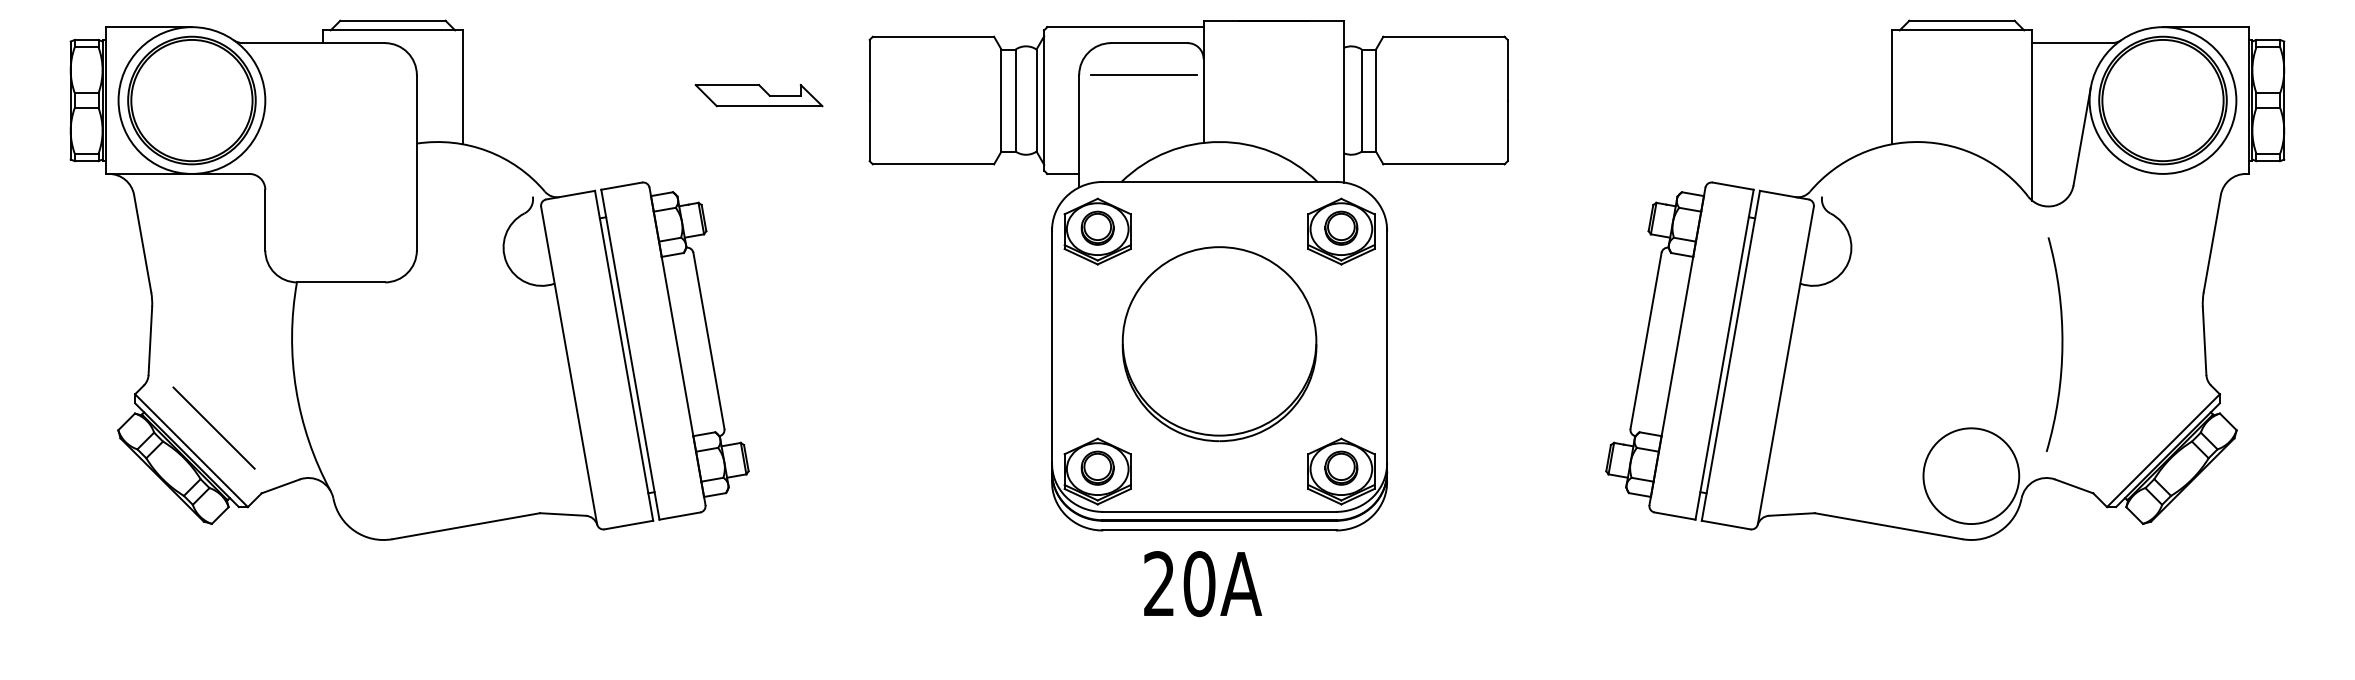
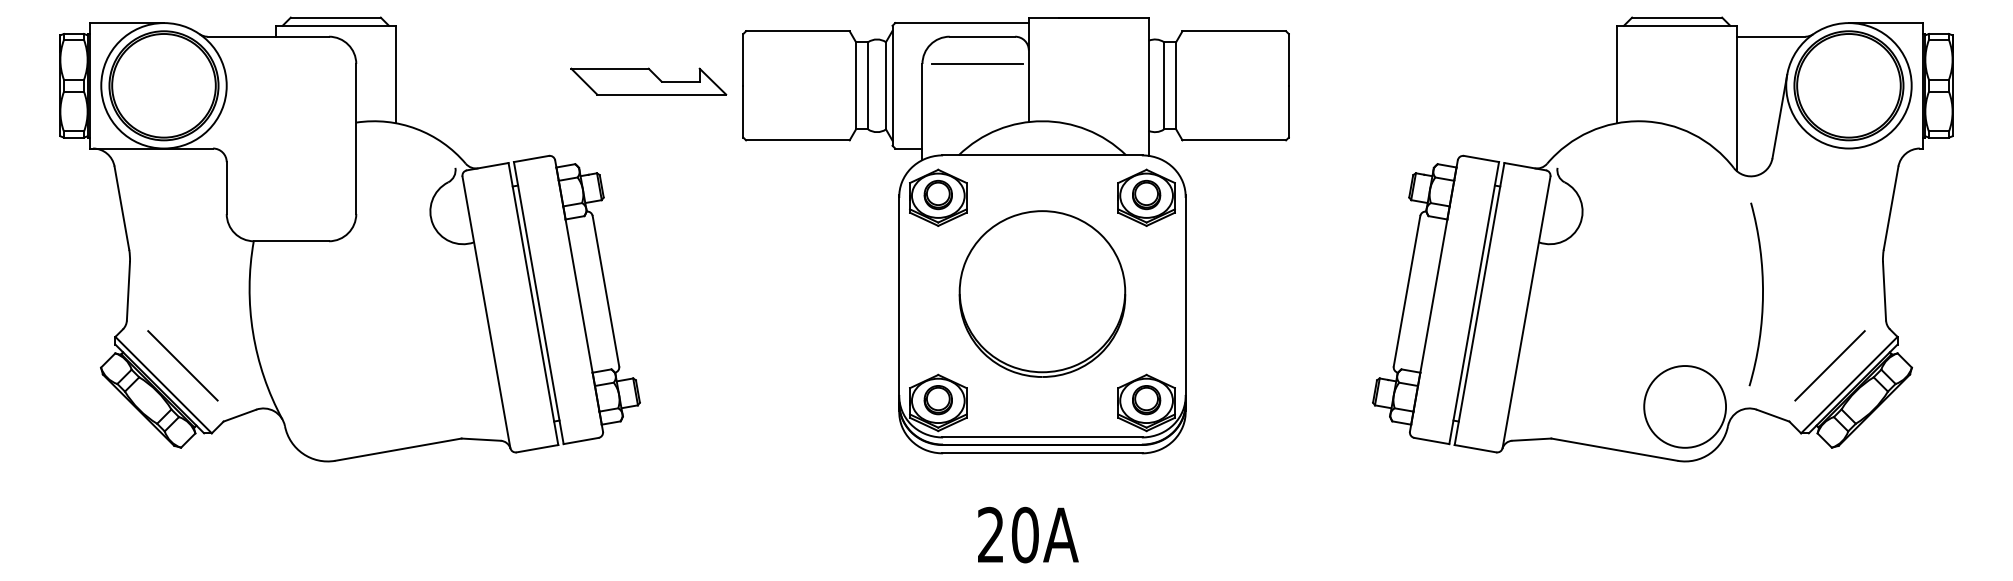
part: (758, 95) -> (648, 81), size x1.43
line: (2140, 427) -> (1829, 365), added
text: (1203, 583) -> (1028, 534), moved

